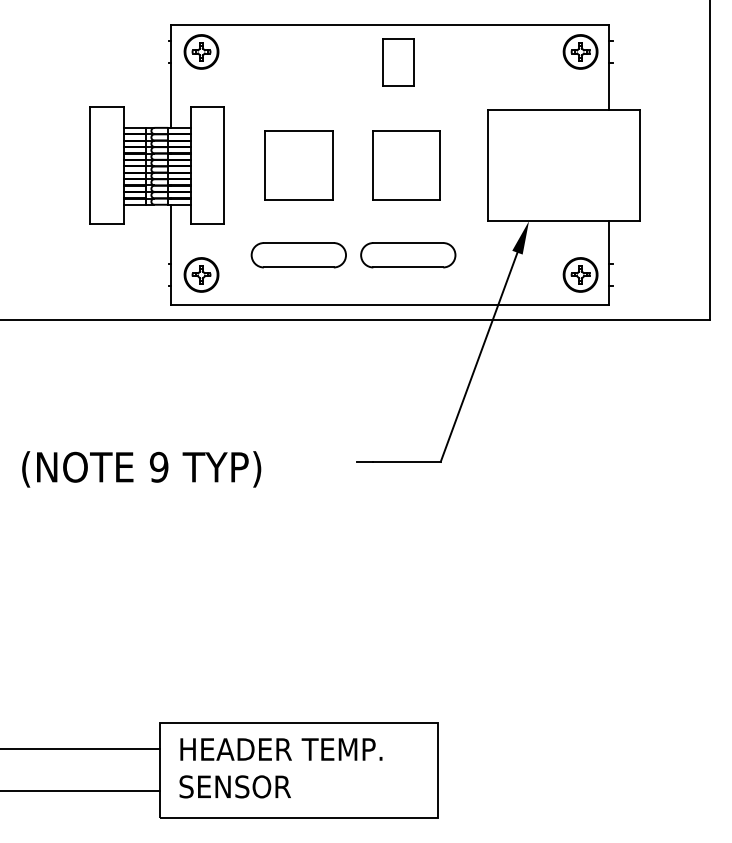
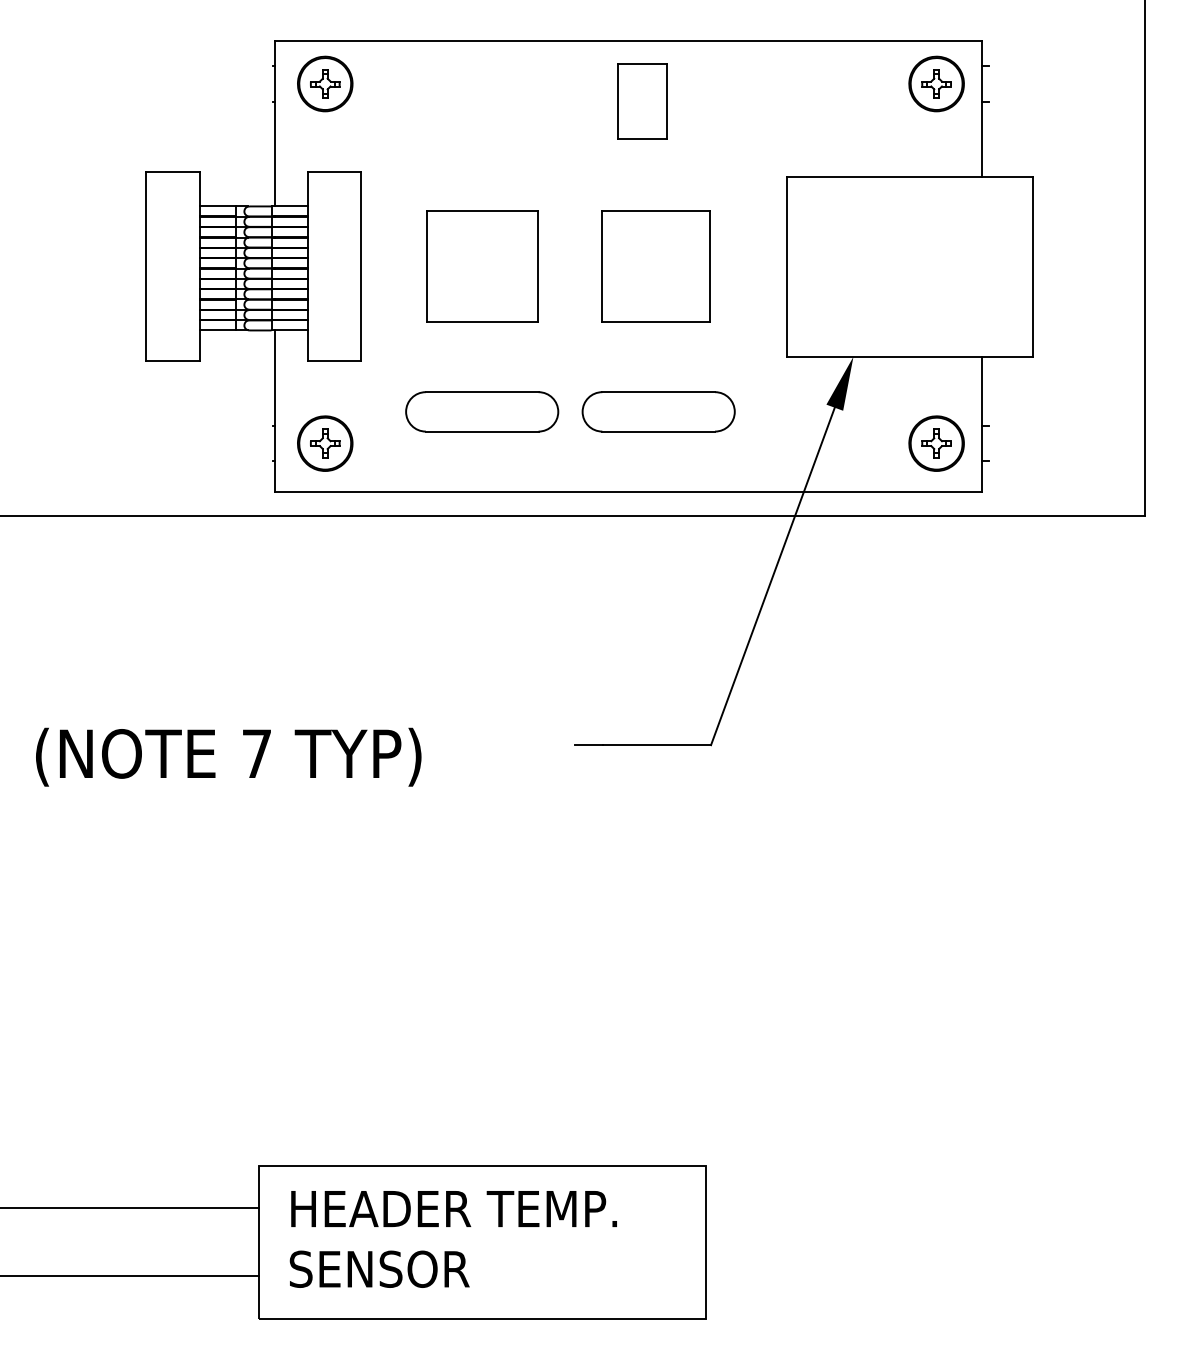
text: (159, 466) -> (257, 752), 9 -> 7

